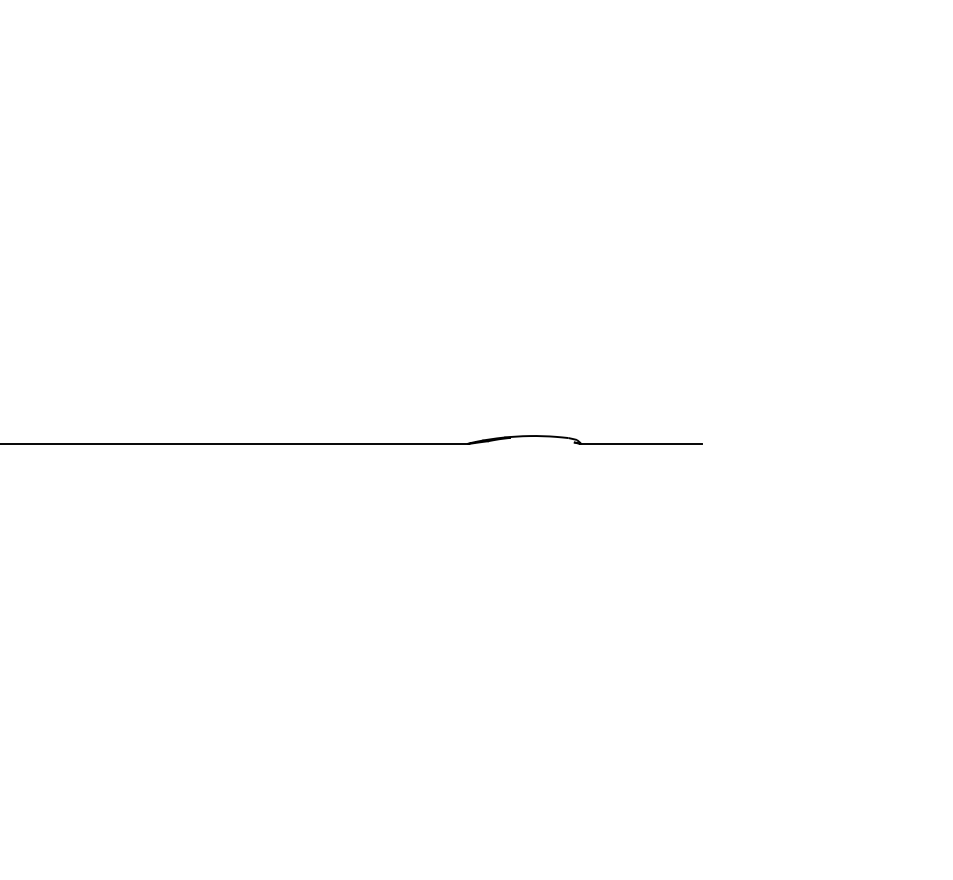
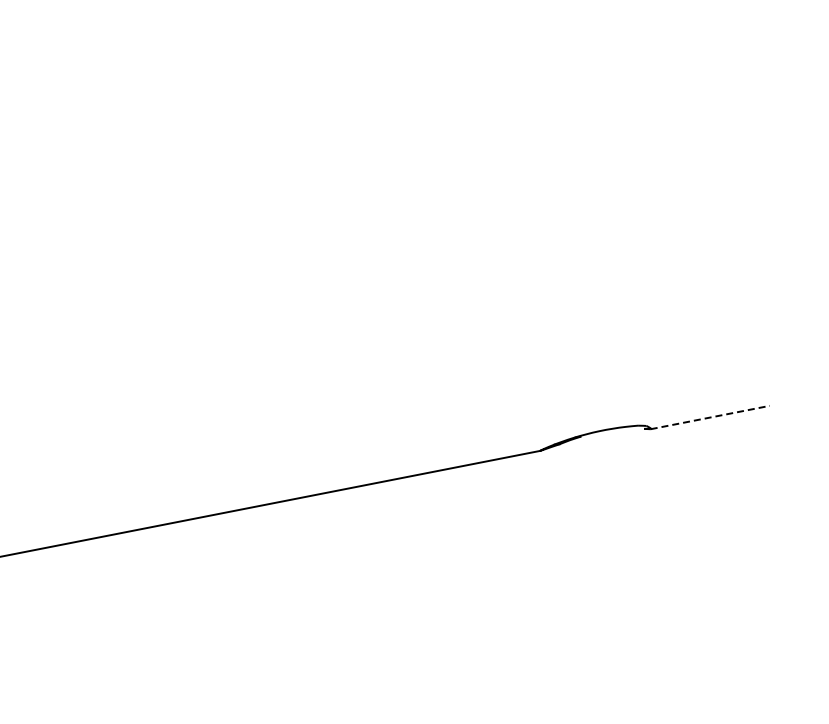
line: (641, 444) -> (710, 417), solid -> dashed

